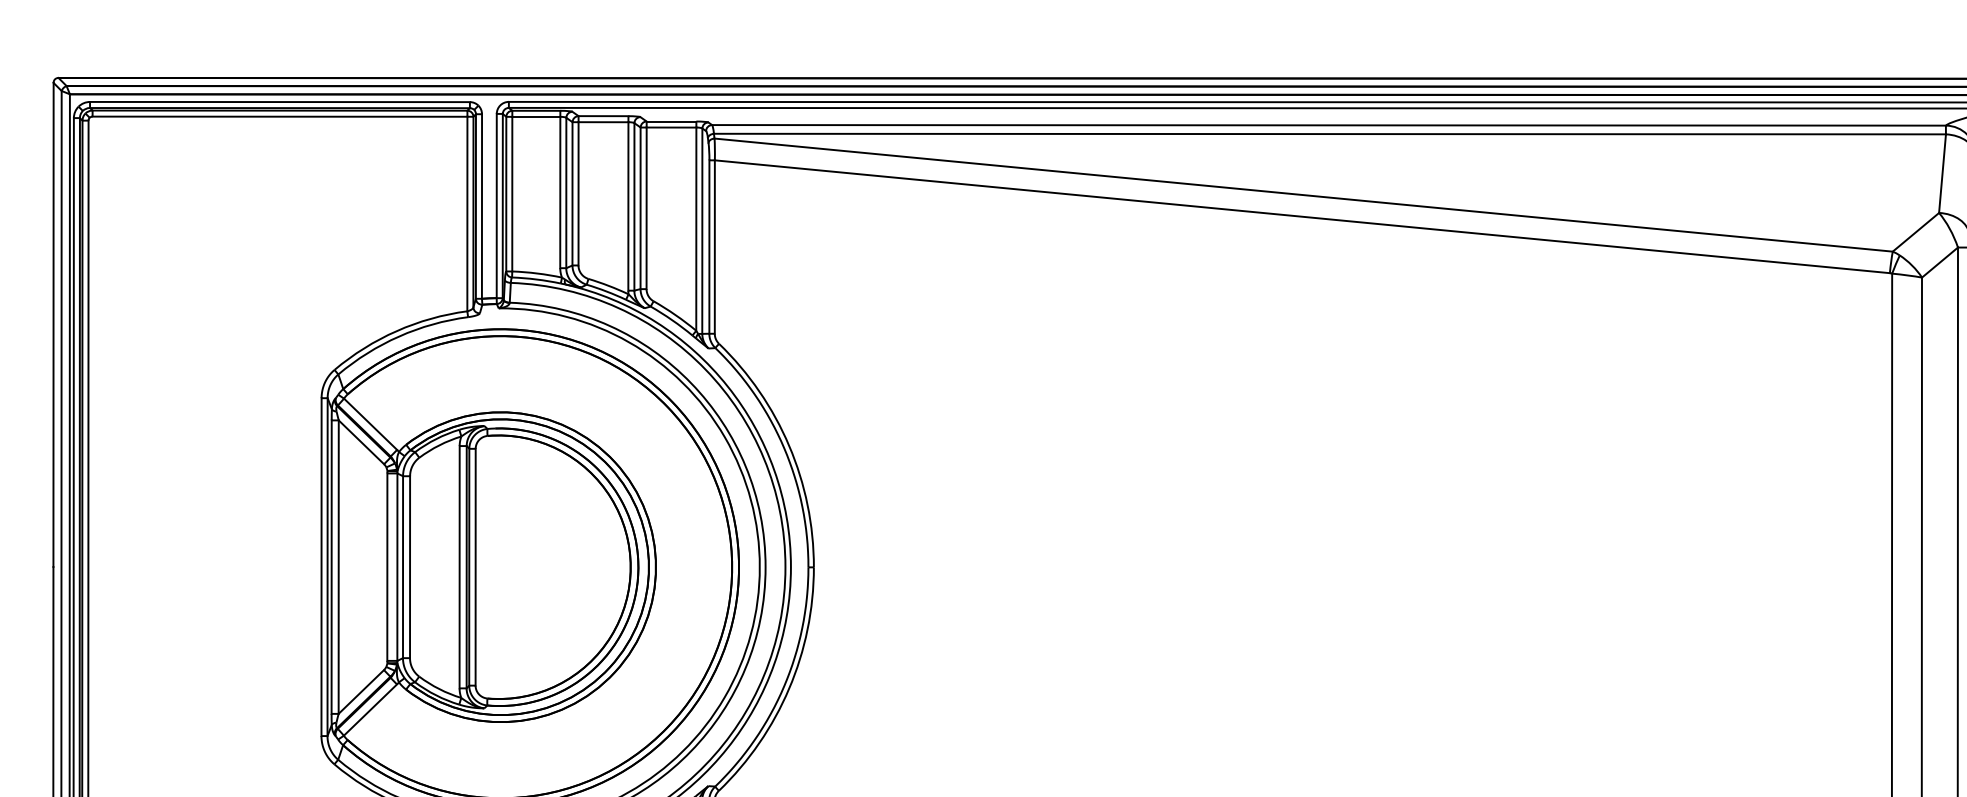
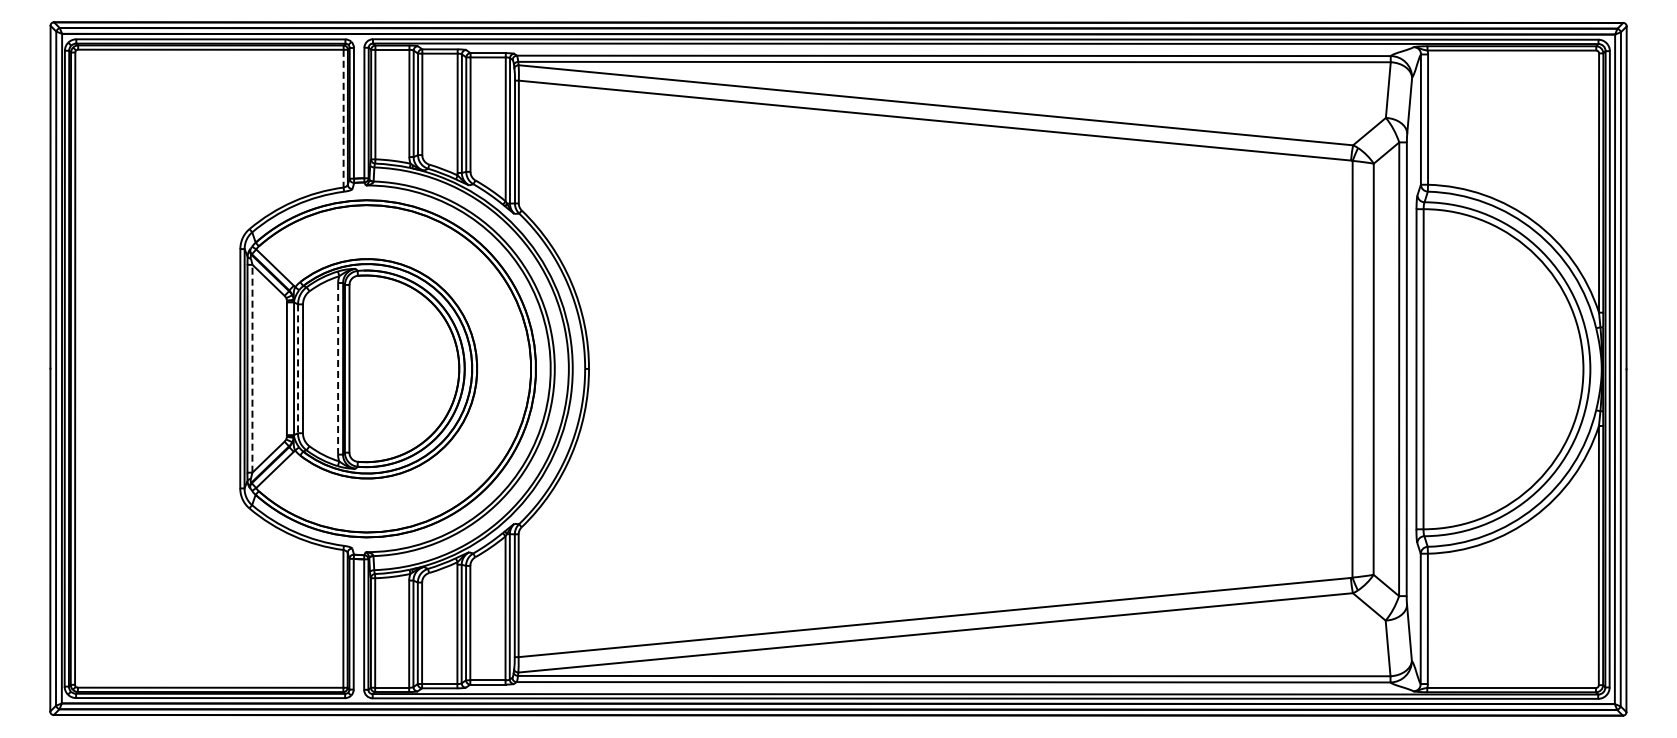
line: (467, 213) -> (343, 118), solid -> dashed
line: (338, 566) -> (252, 368), solid -> dashed
line: (460, 566) -> (338, 368), solid -> dashed
line: (403, 568) -> (298, 369), solid -> dashed

